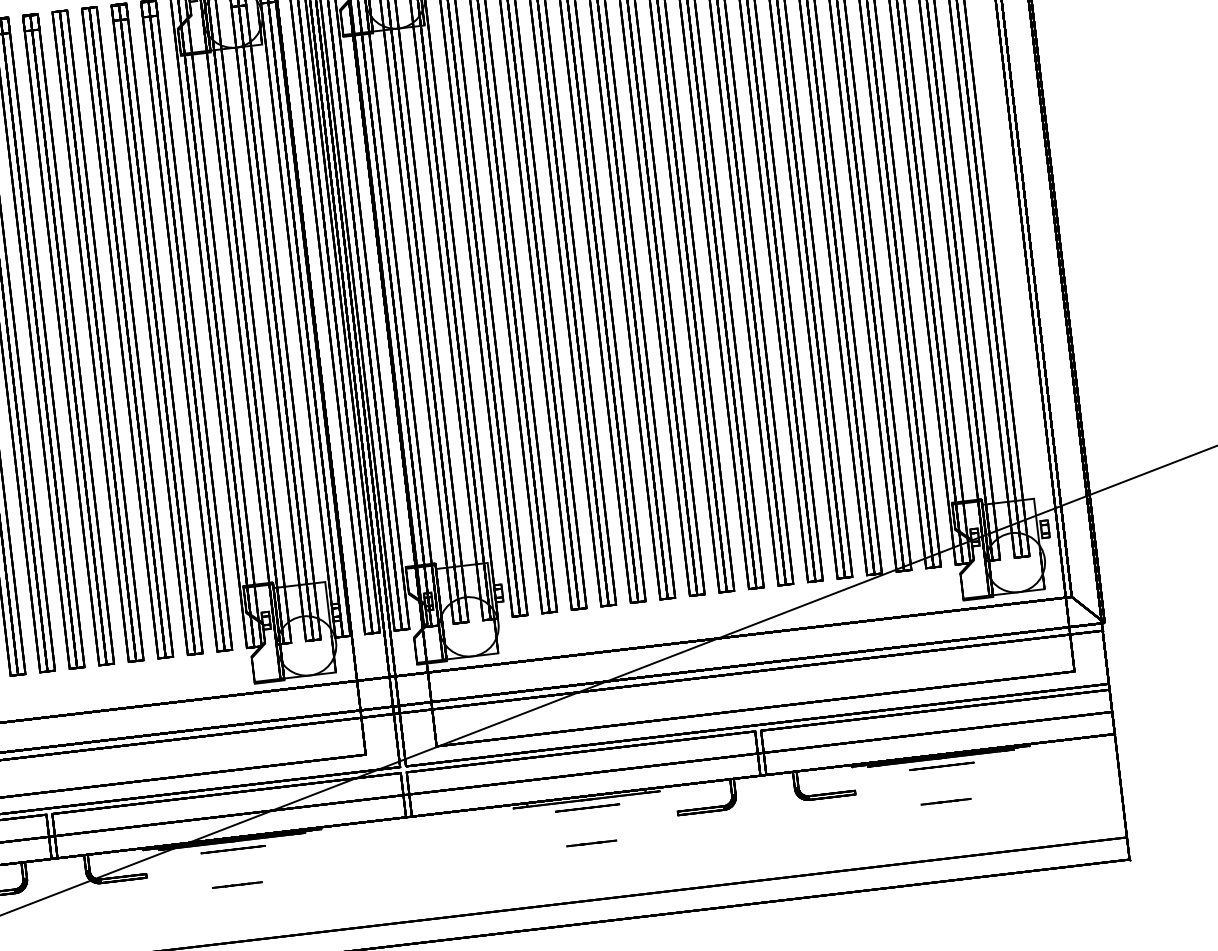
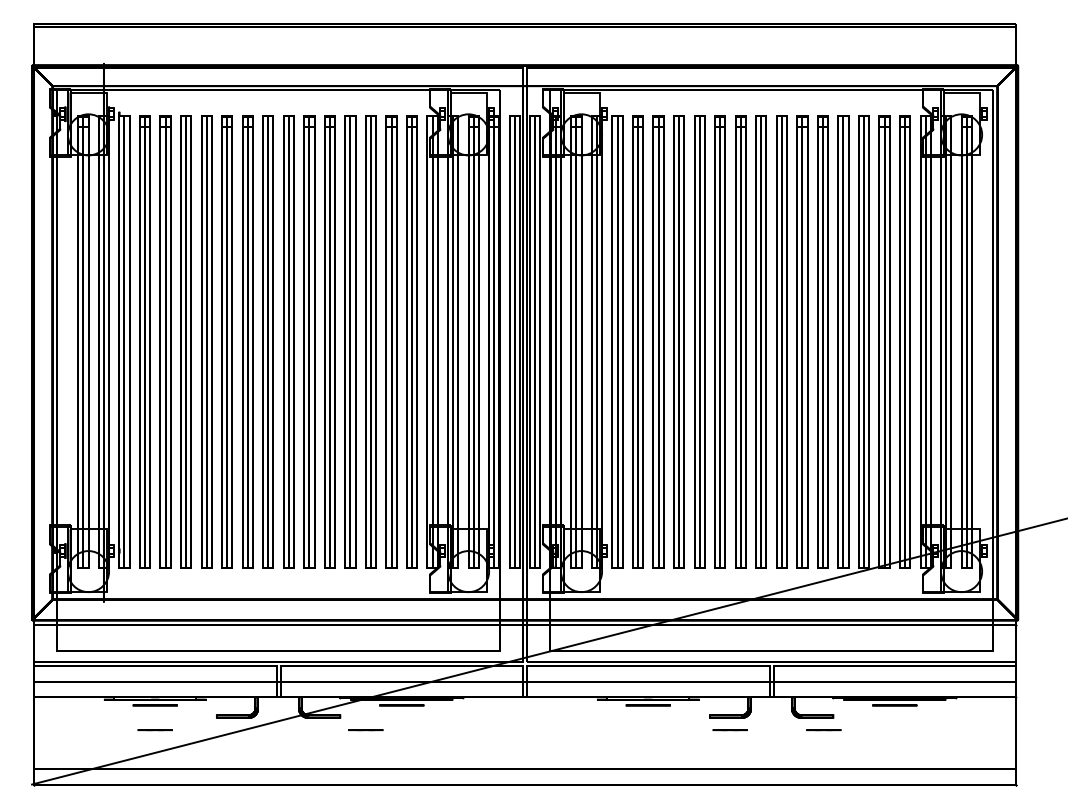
line: (945, 802) -> (823, 730), moved
line: (590, 844) -> (729, 730), moved
line: (236, 885) -> (365, 730), moved

